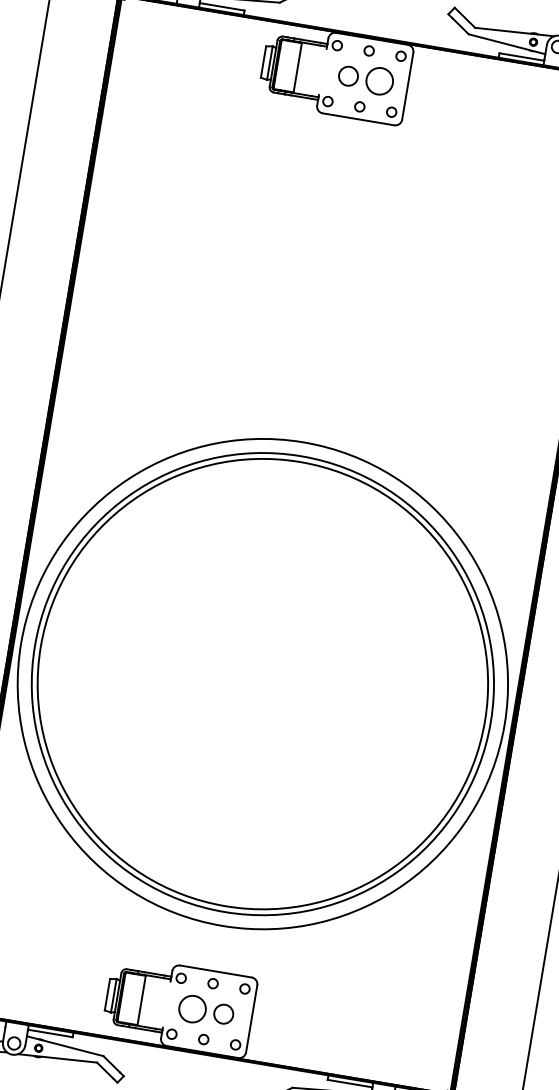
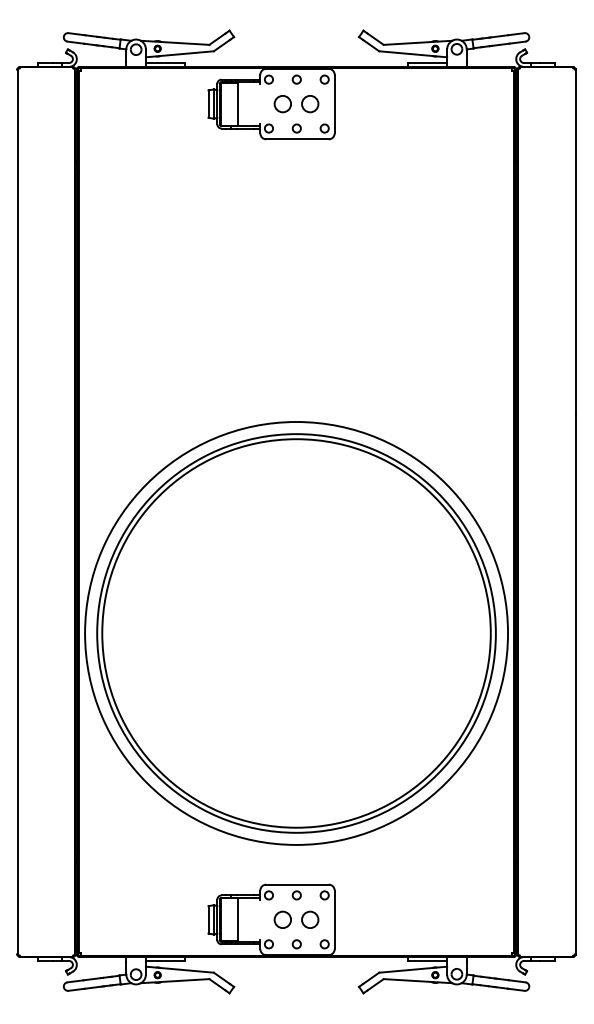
circle: (380, 82) -> (310, 104), size x0.71
circle: (192, 1008) -> (282, 919), size x0.71

